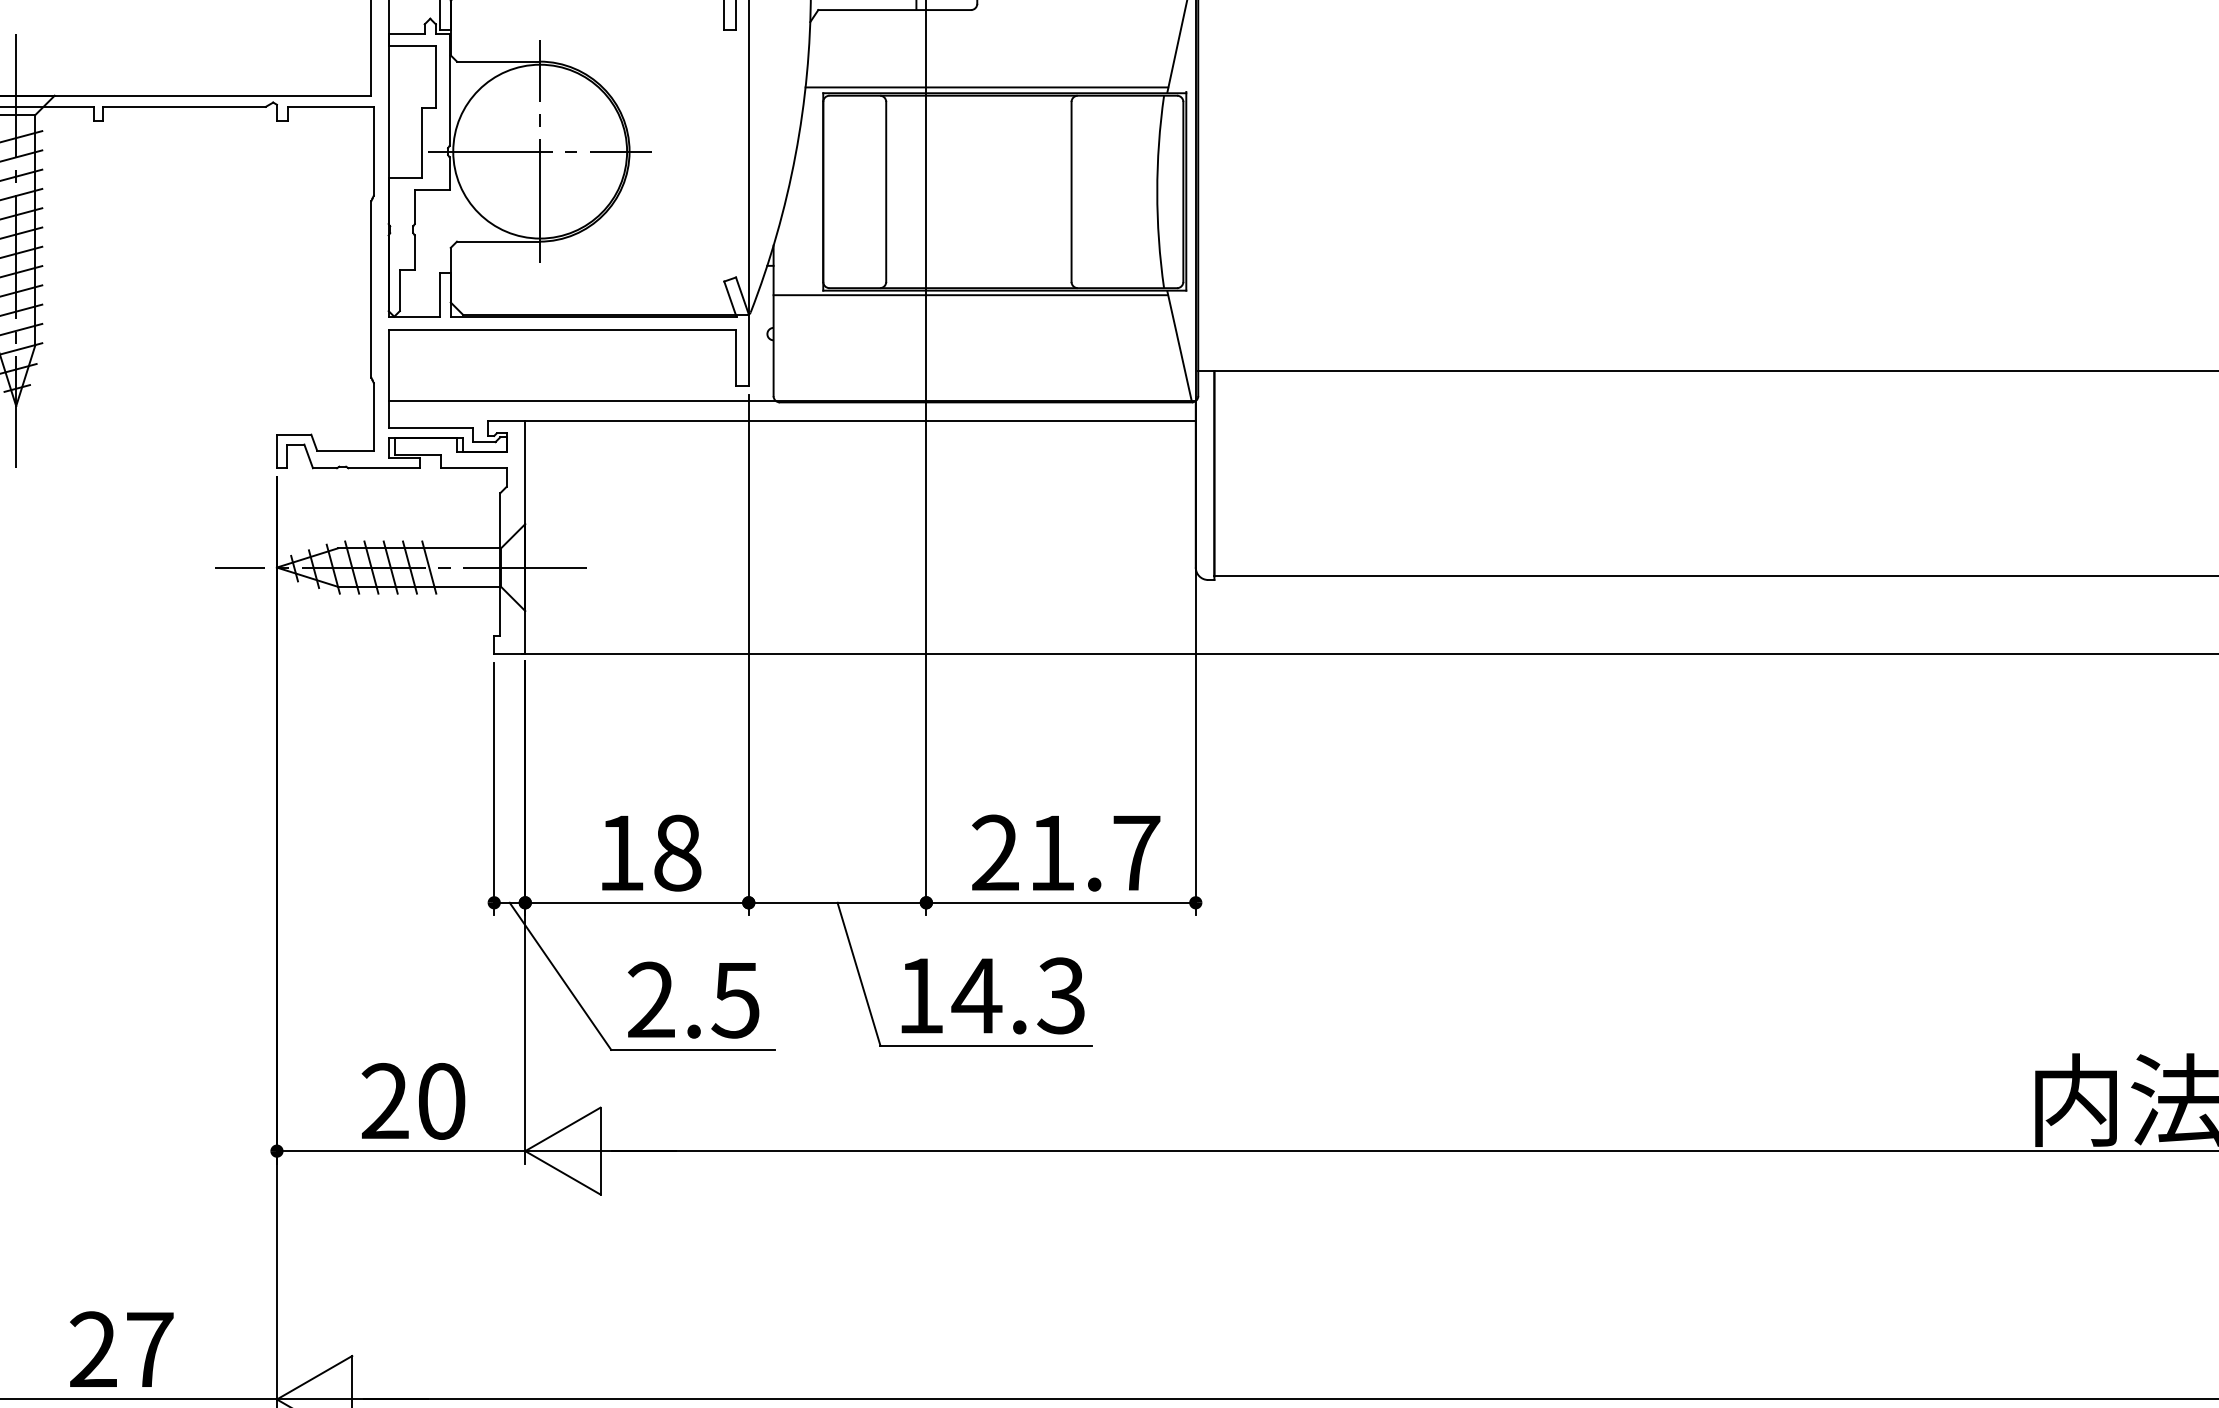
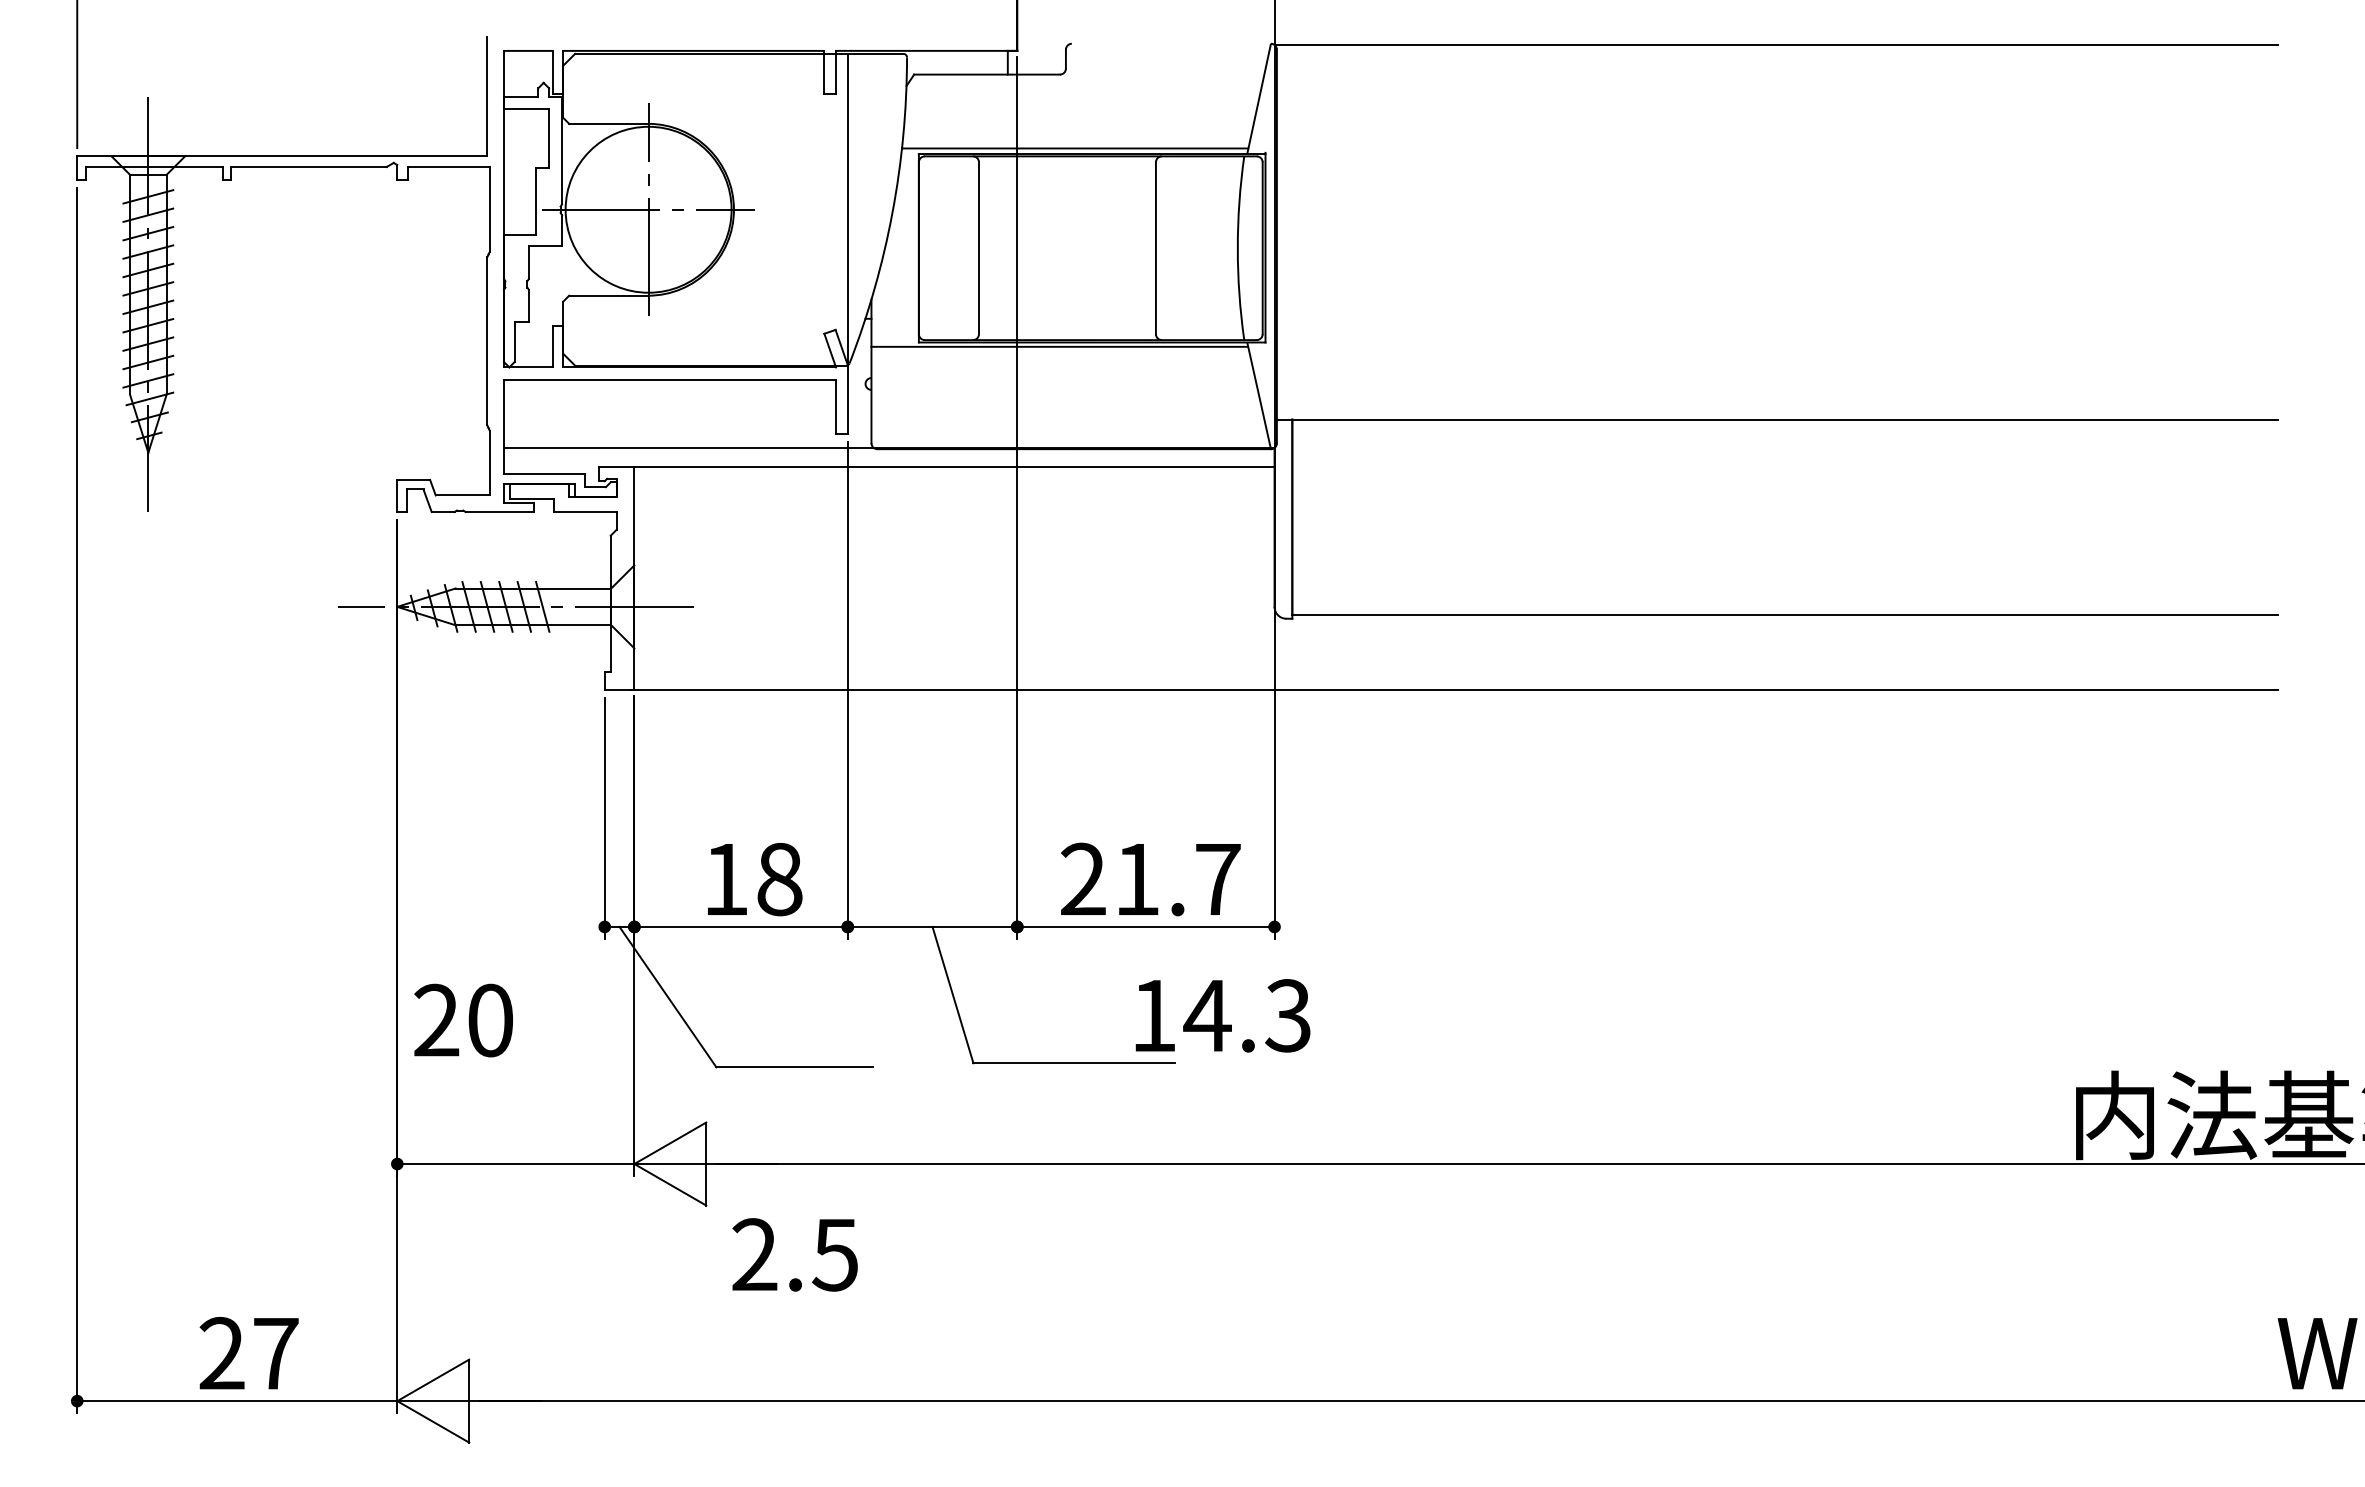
text: (992, 995) -> (1222, 1015), moved
text: (692, 999) -> (794, 1254), moved
text: (413, 1101) -> (463, 1020), moved

